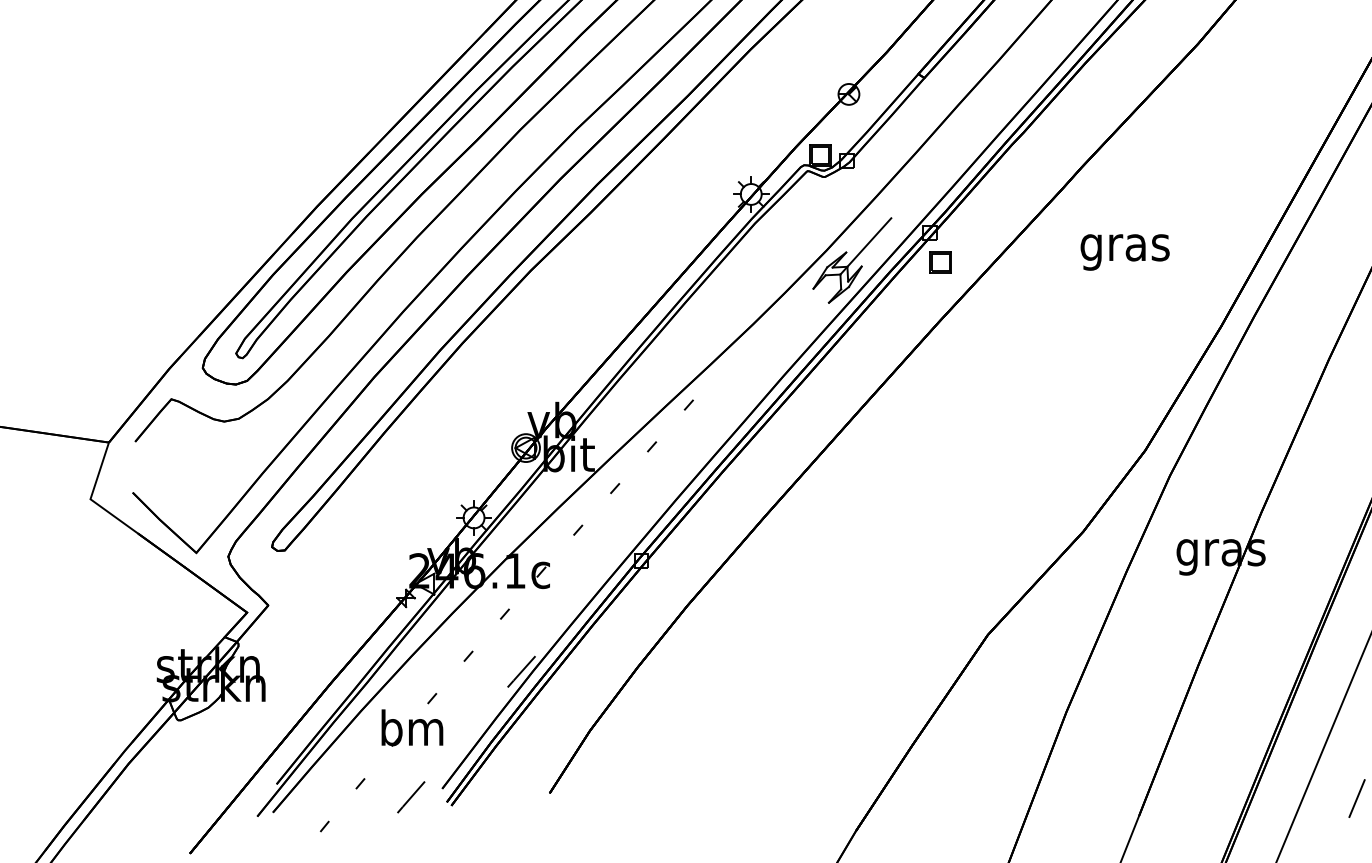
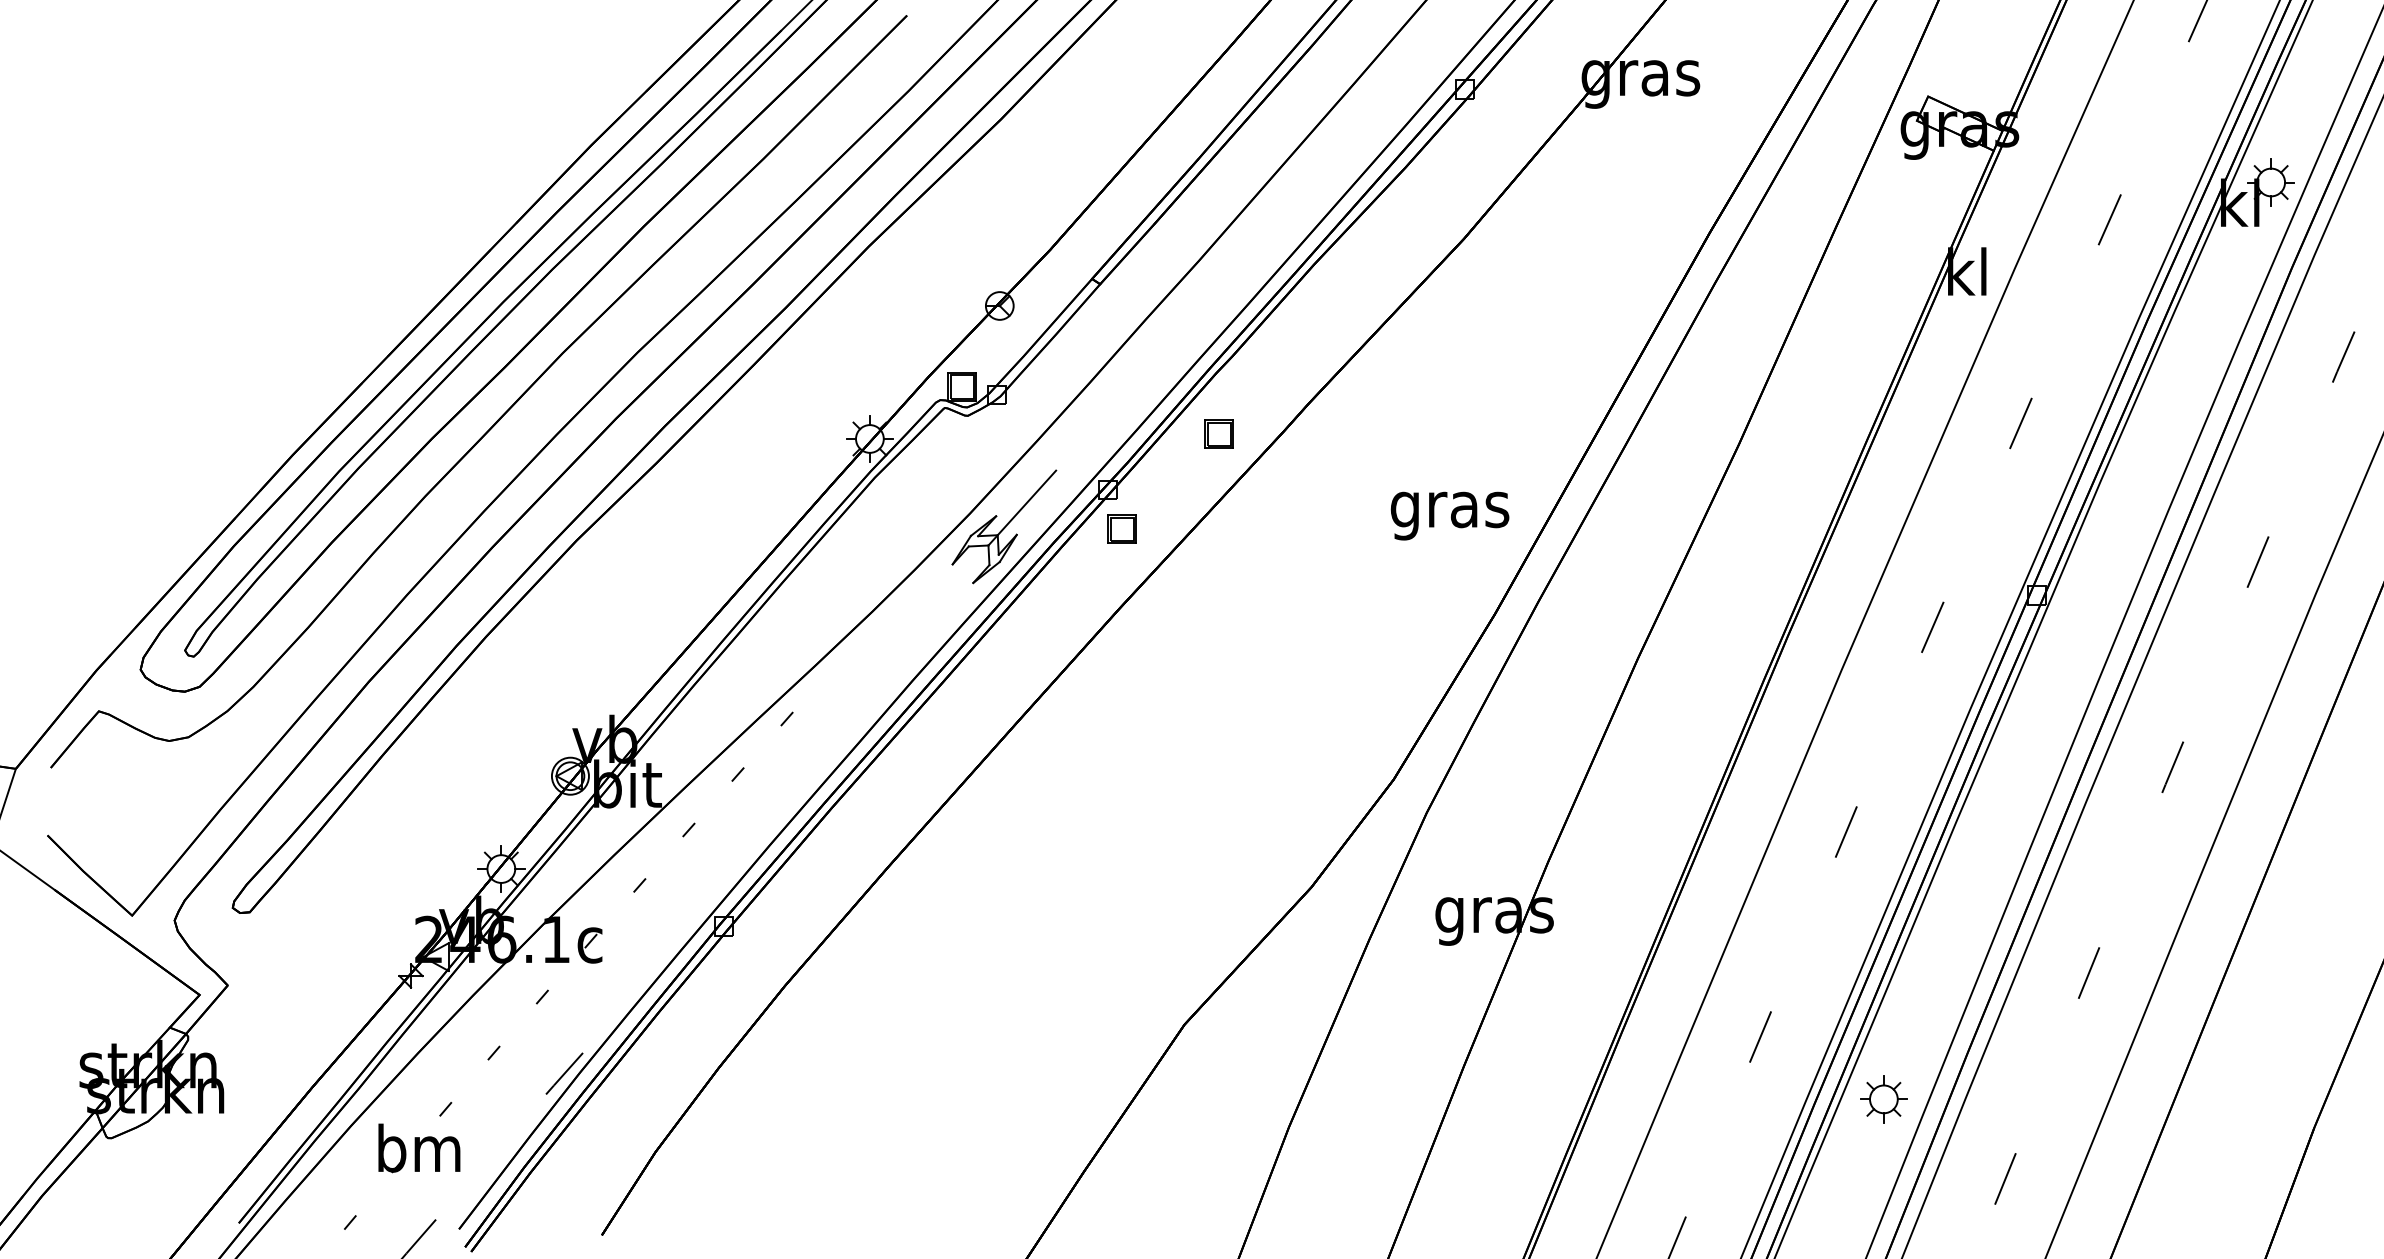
part: (1013, 190) -> (1218, 433), added
text: (1124, 252) -> (1449, 515), moved

